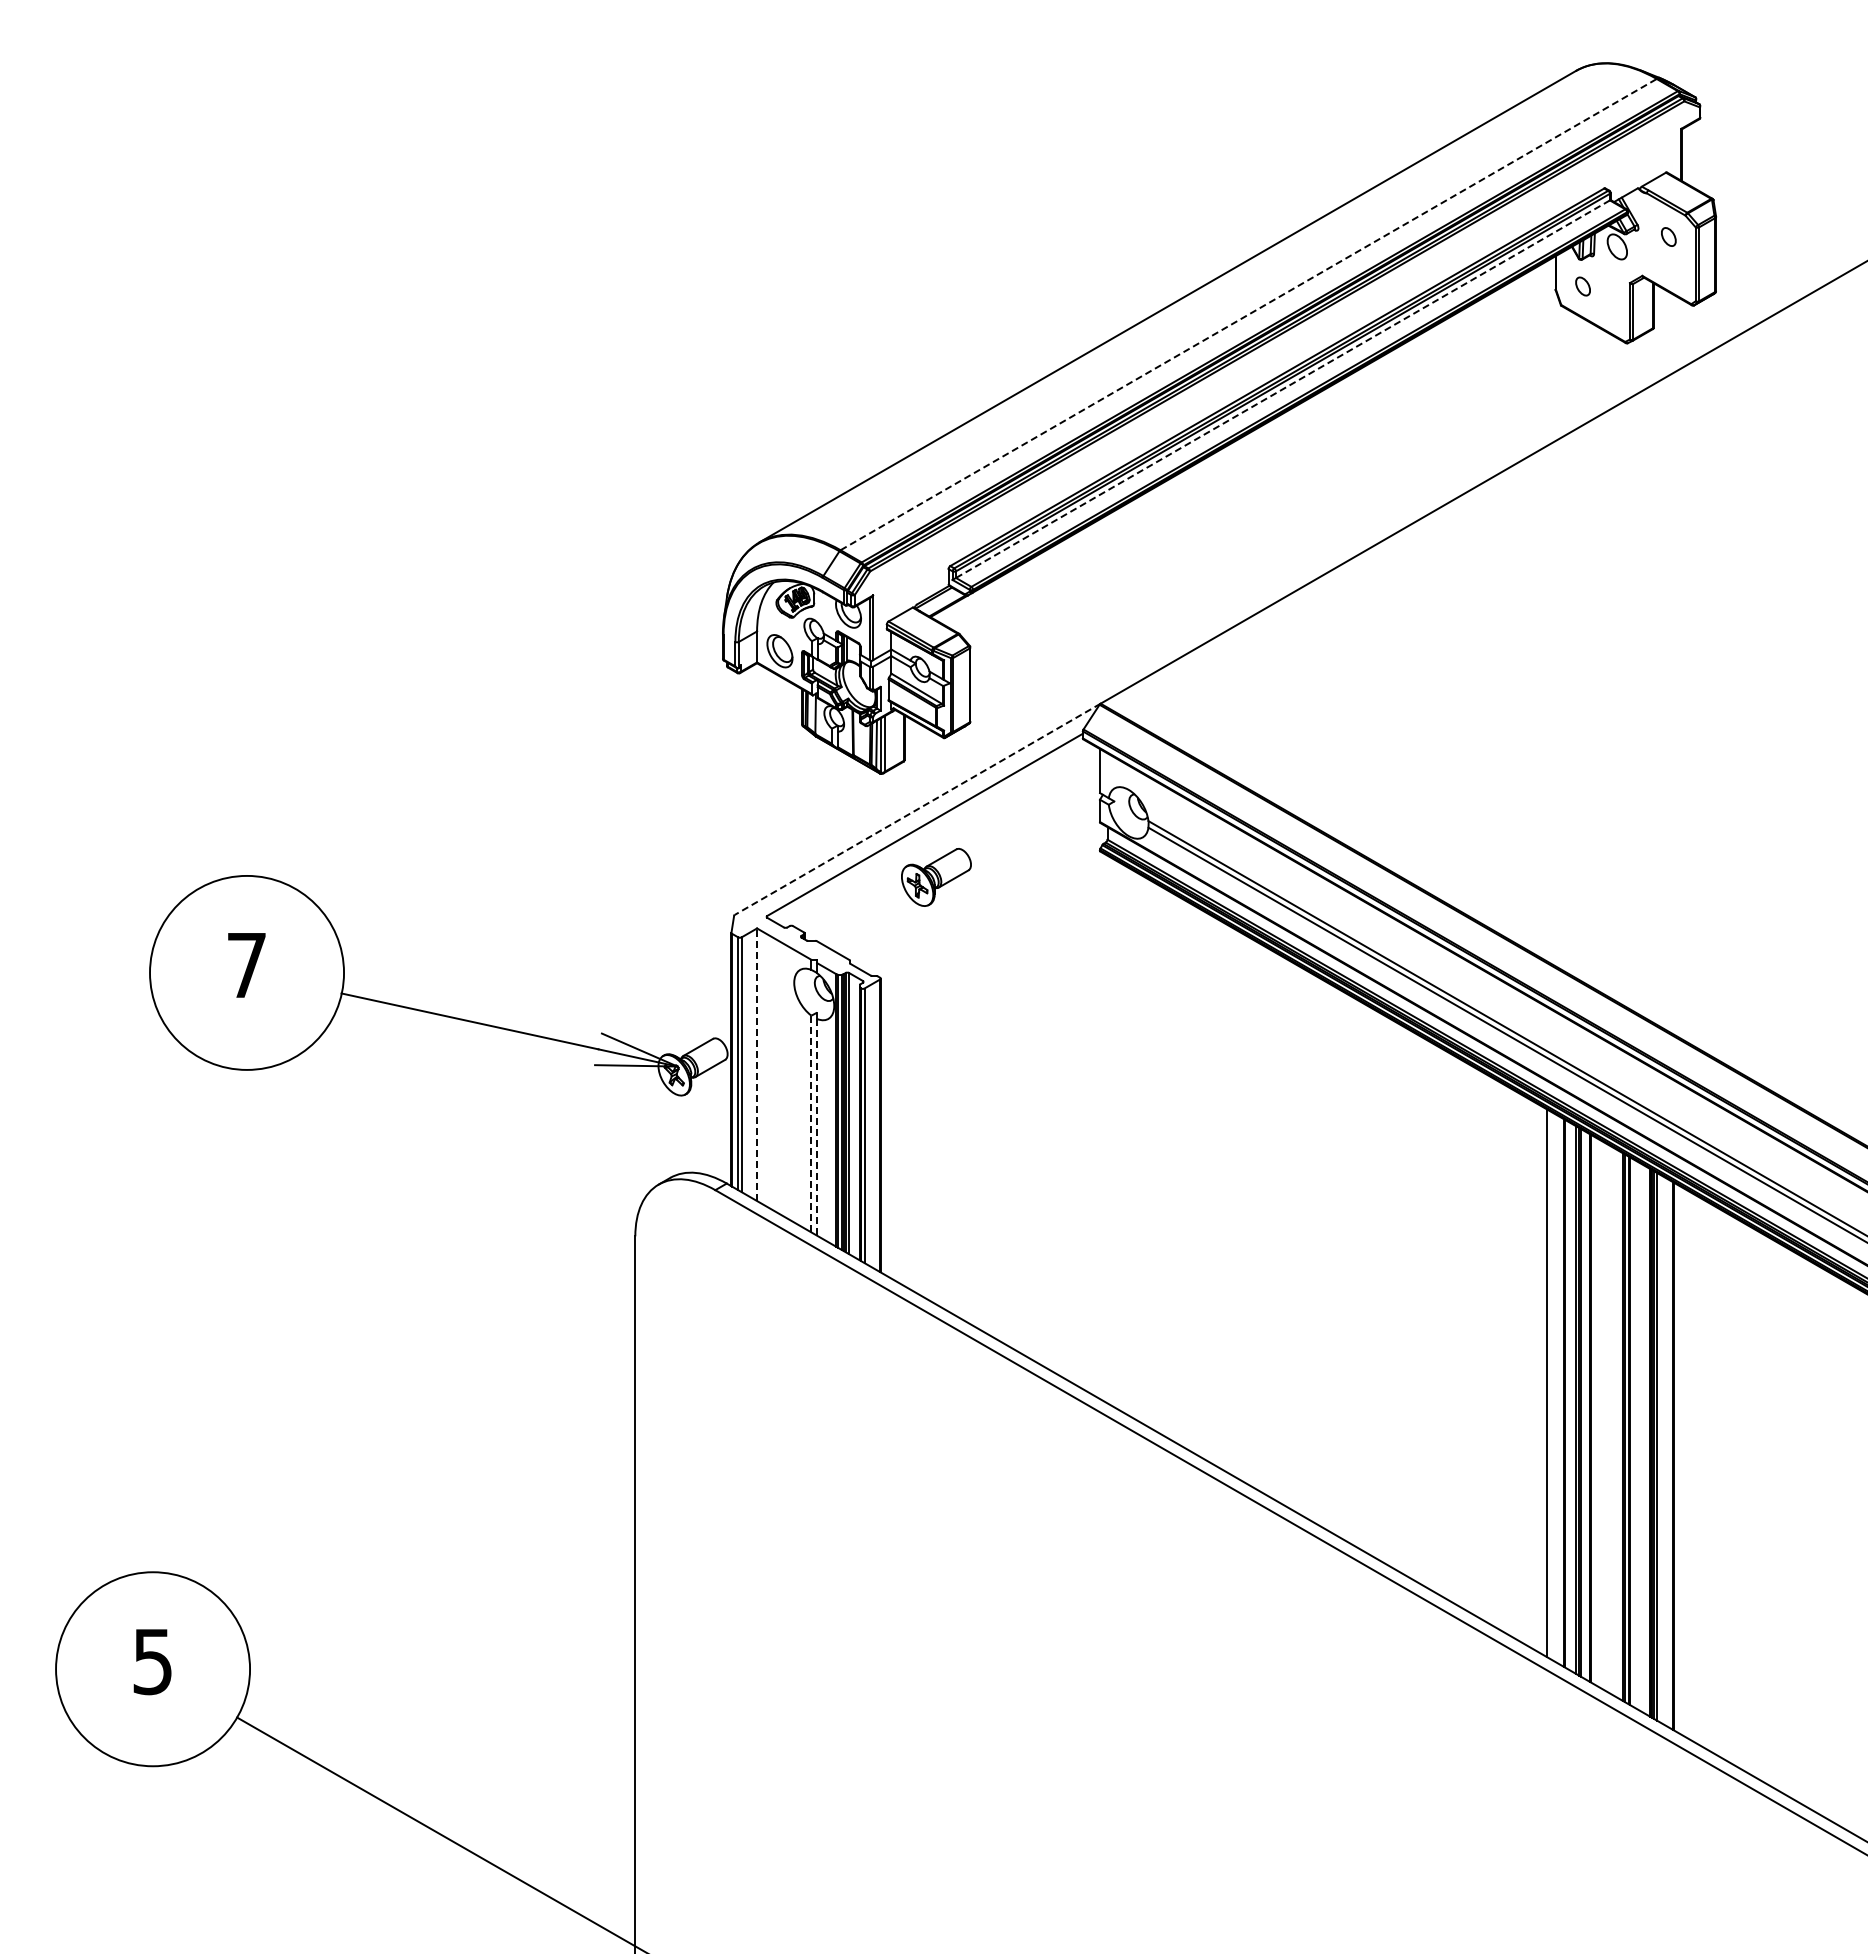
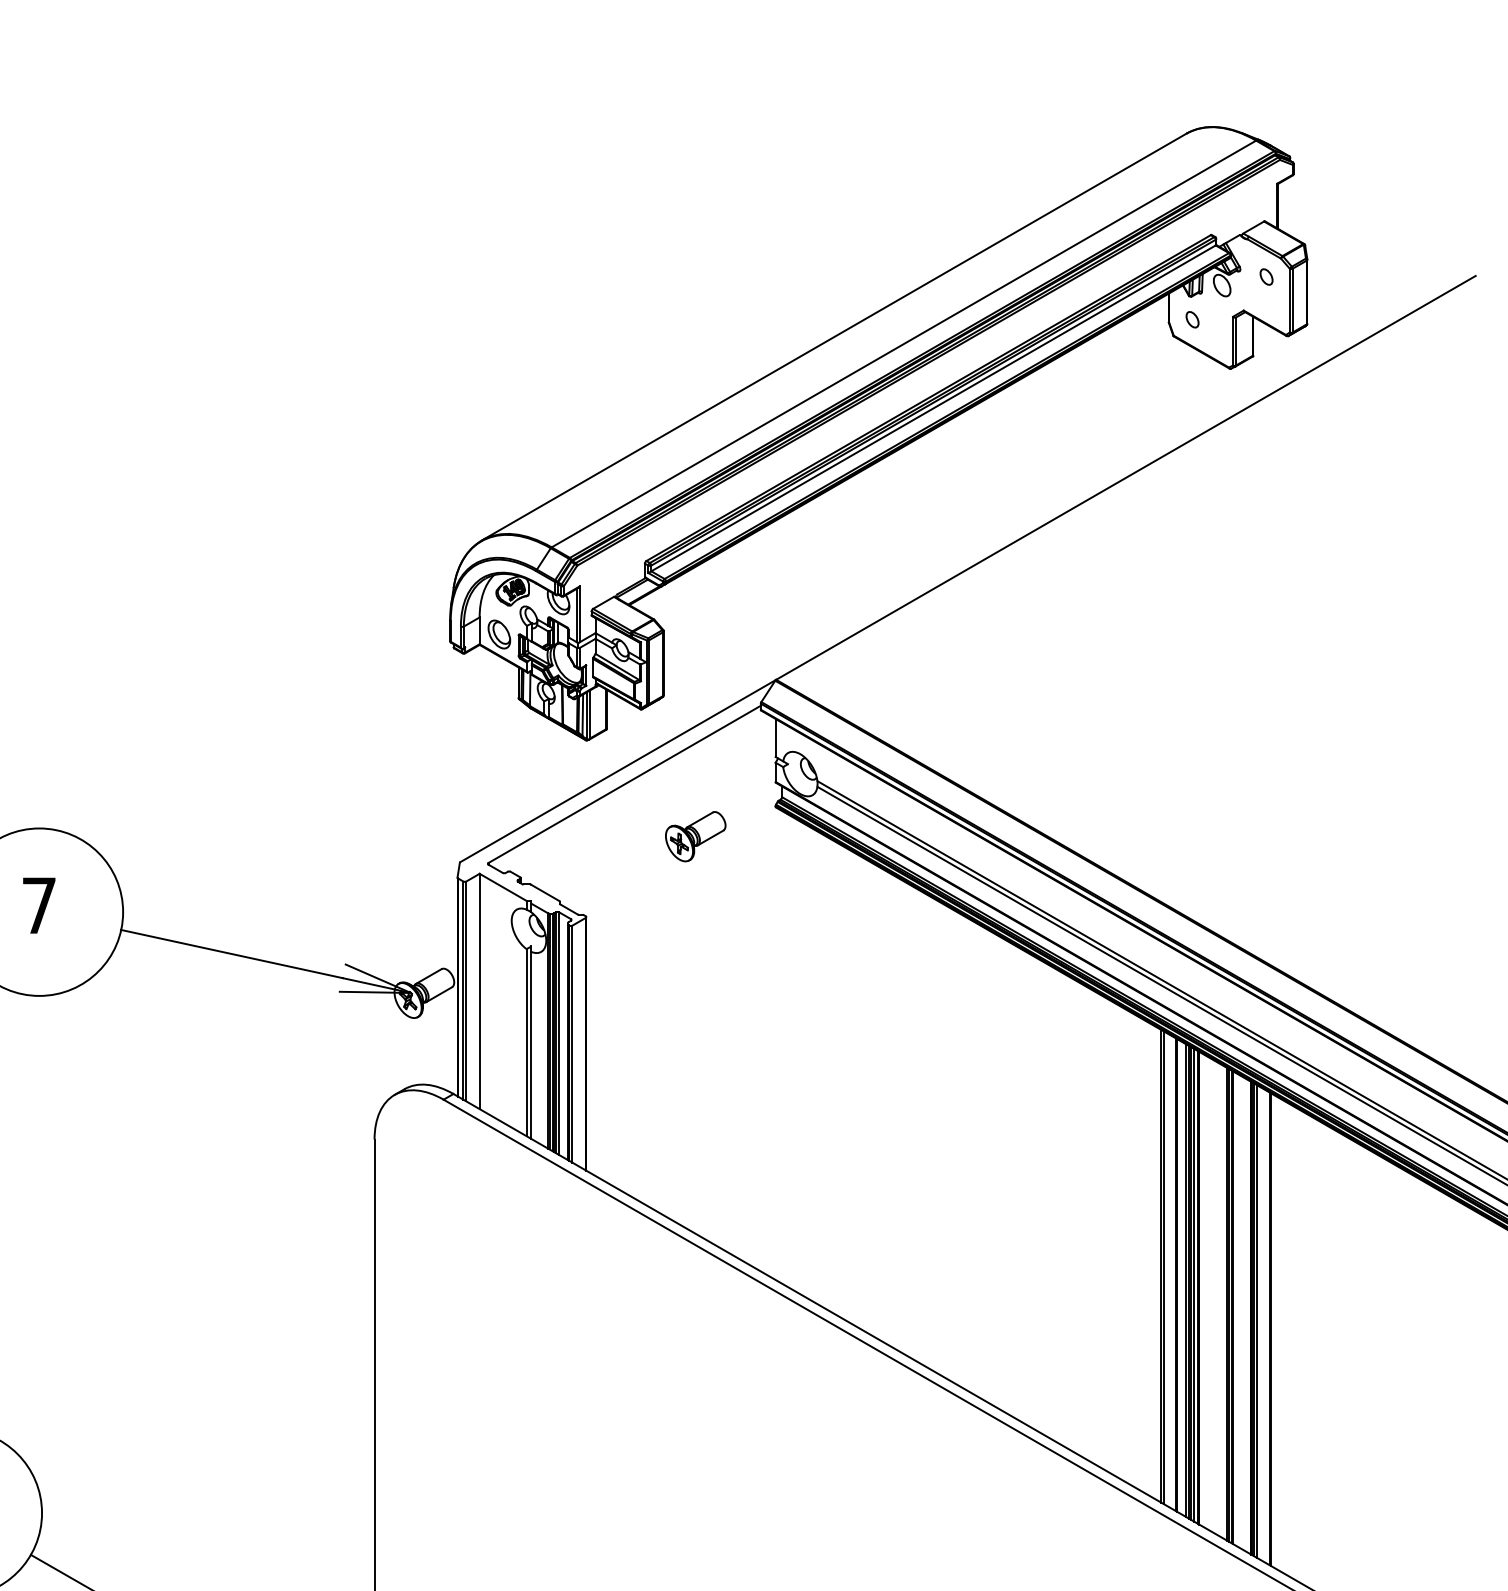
line: (1249, 314) -> (904, 343), dashed -> solid
line: (1282, 389) -> (933, 408), dashed -> solid
line: (917, 809) -> (618, 771), dashed -> solid
part: (936, 877) -> (695, 836), moved
line: (757, 1064) -> (480, 991), dashed -> solid
line: (811, 1123) -> (526, 1042), dashed -> solid
line: (817, 1127) -> (531, 1045), dashed -> solid
line: (1550, 1385) -> (1164, 1268), added
line: (1584, 1404) -> (1193, 1284), added

